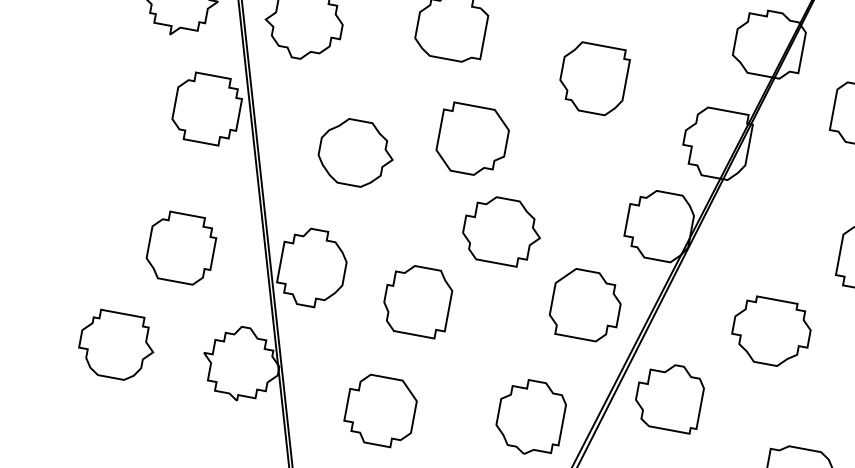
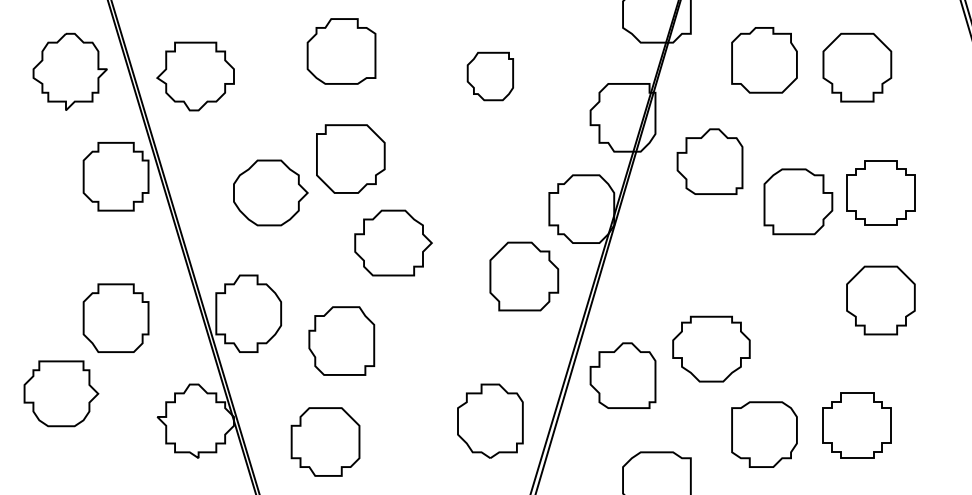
part: (593, 78) -> (490, 76), size x0.7
part: (472, 139) -> (350, 158), moved
part: (793, 202) -> (709, 161), added
part: (502, 230) -> (393, 242), moved
part: (417, 300) -> (341, 340), moved
part: (586, 305) -> (524, 276), moved
part: (771, 331) -> (711, 348), moved
part: (117, 345) -> (61, 393), moved
part: (380, 410) -> (325, 441), moved

